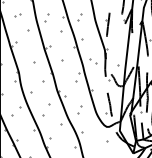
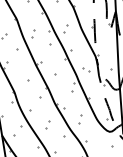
part: (46, 109) -> (47, 124), size x0.62

